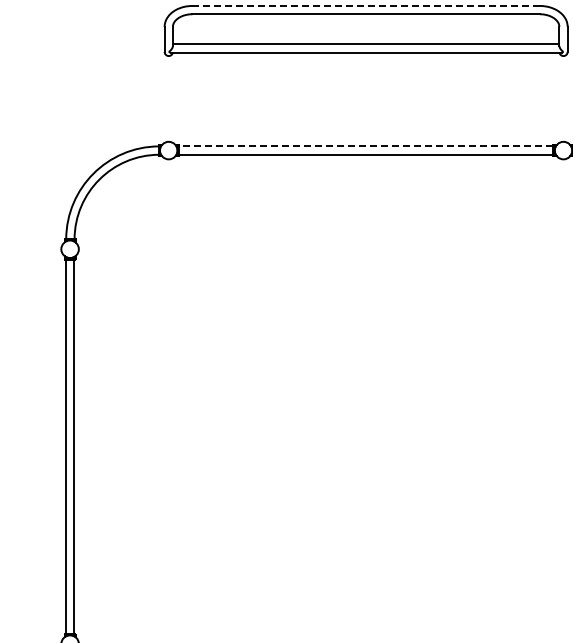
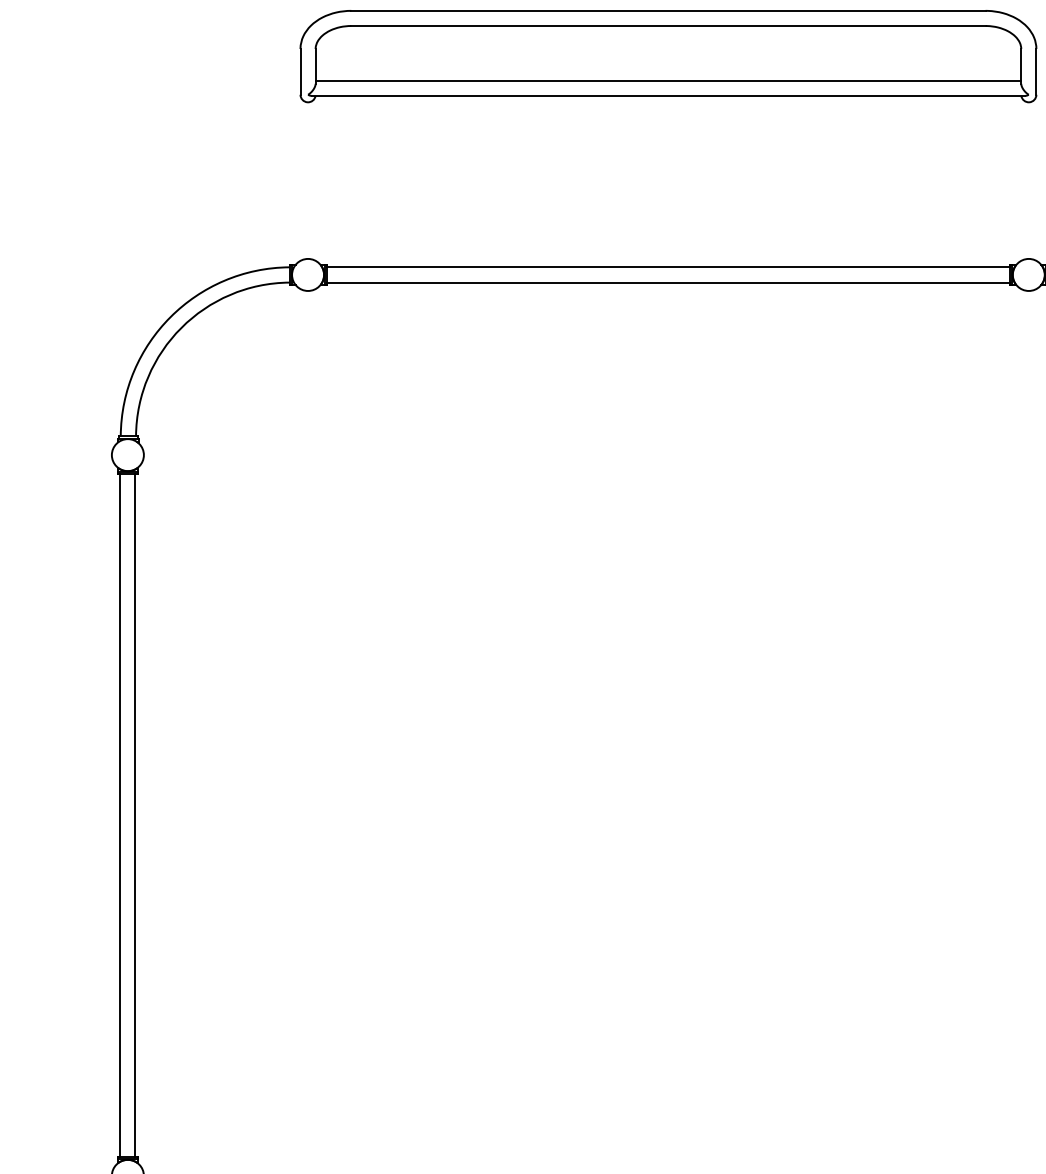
line: (366, 5) -> (669, 10), dashed -> solid
line: (366, 146) -> (669, 267), dashed -> solid

